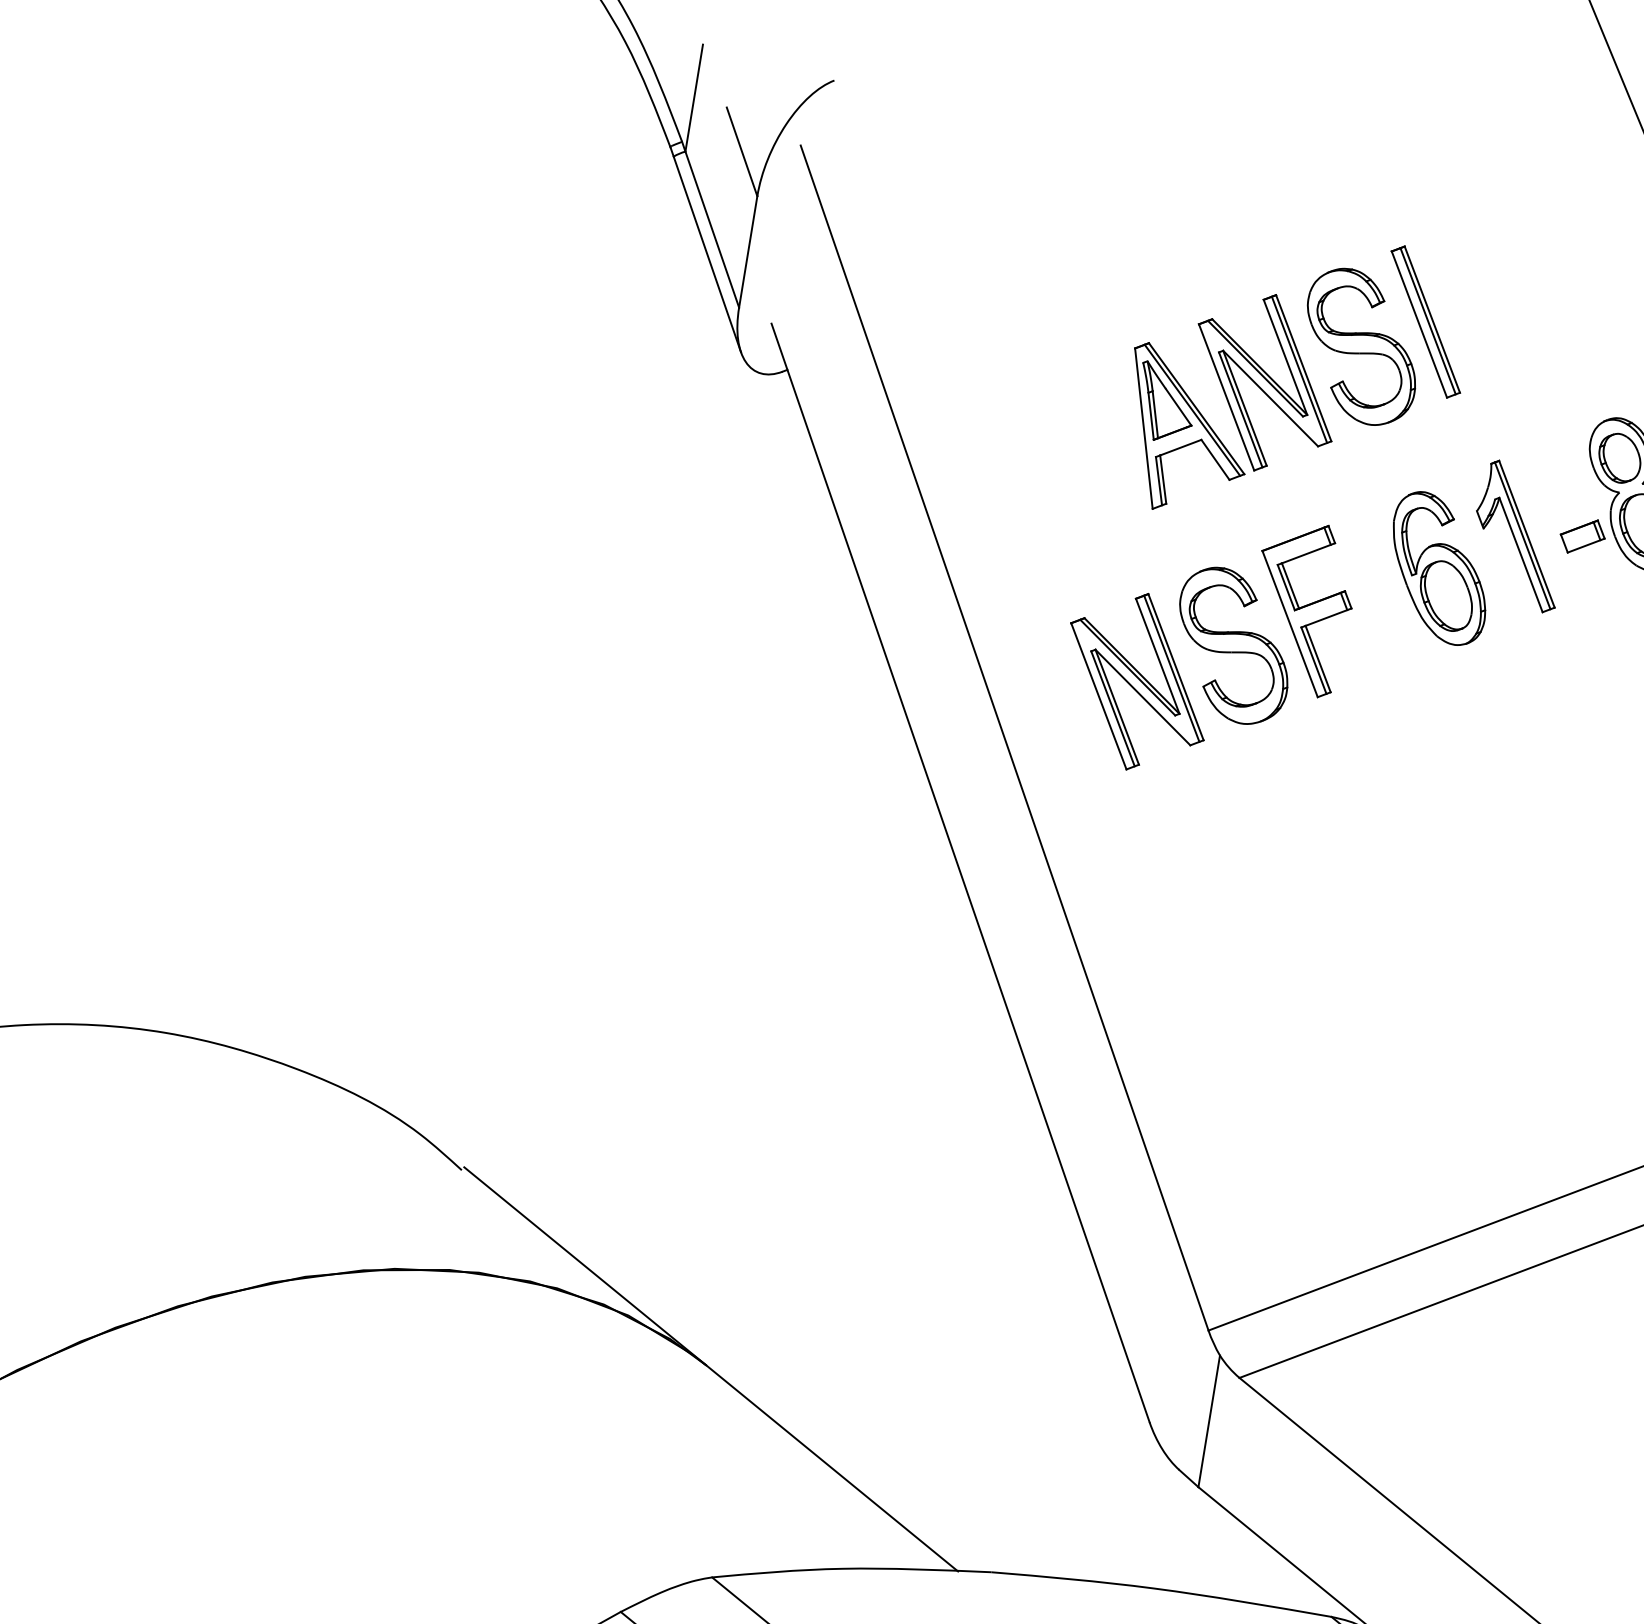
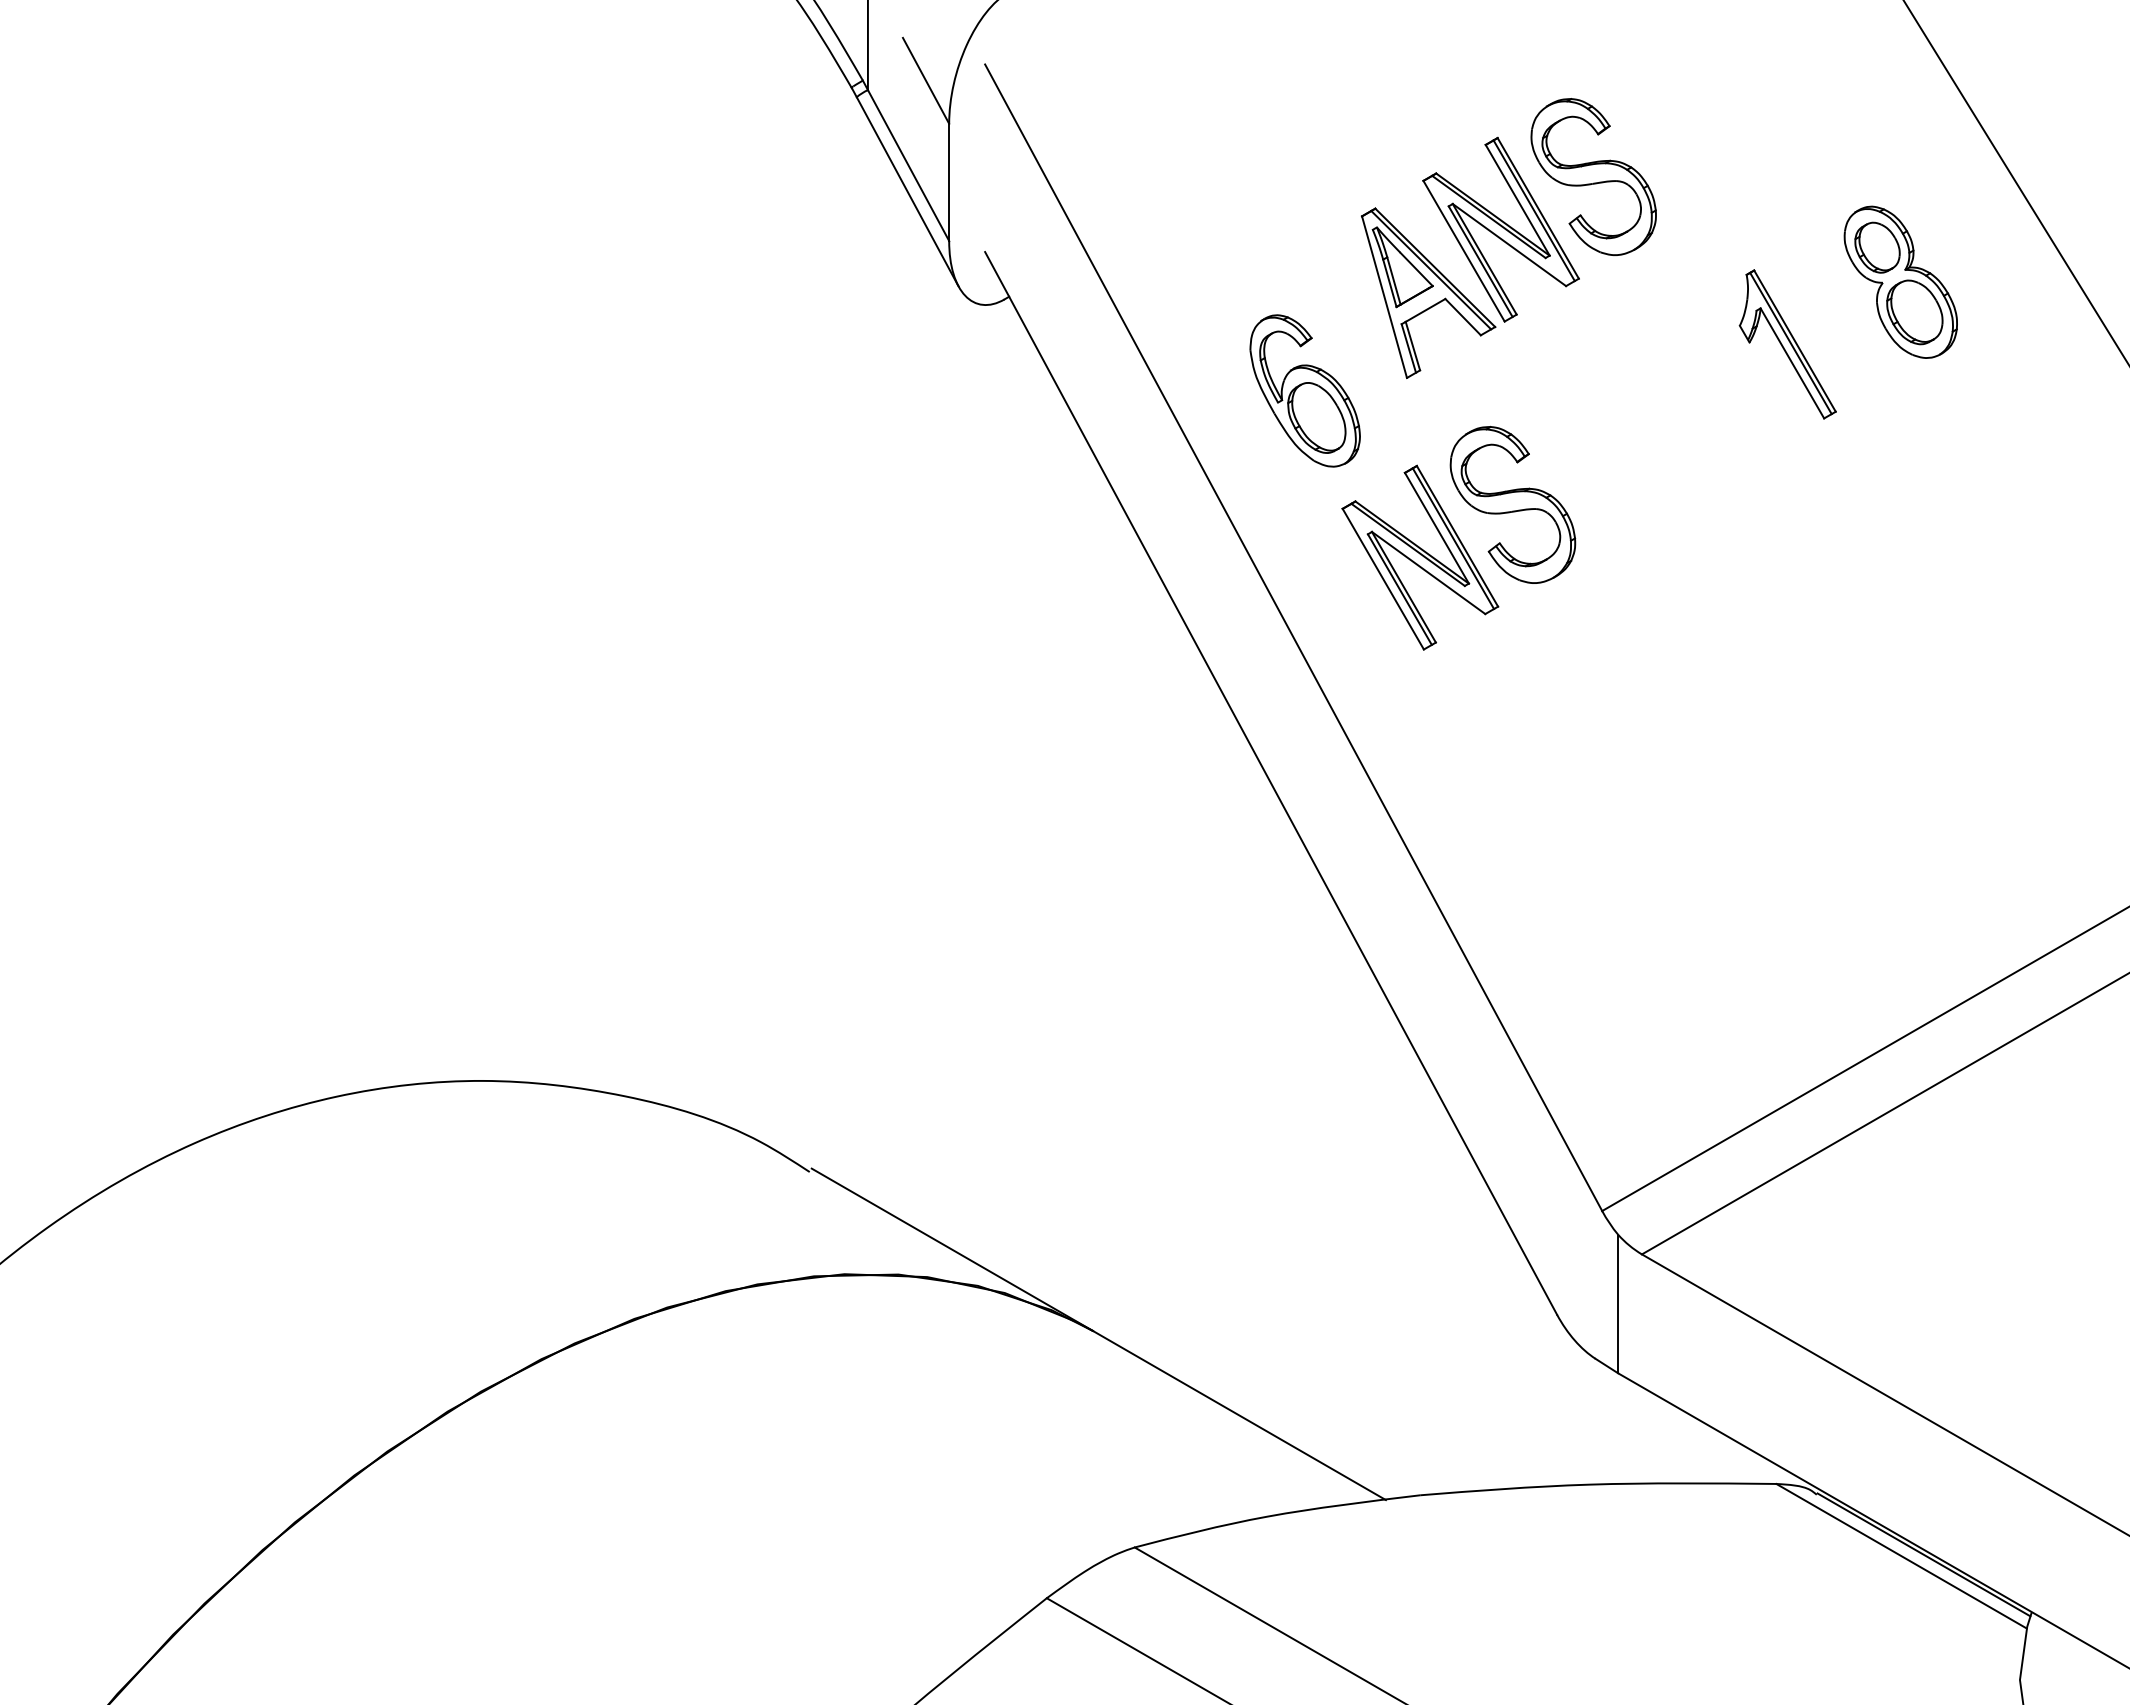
part: (1425, 322) -> (1655, 140), removed
part: (1582, 536) -> (1852, 334), removed
part: (1439, 568) -> (1304, 390), moved
part: (1301, 607) -> (1576, 454), removed

